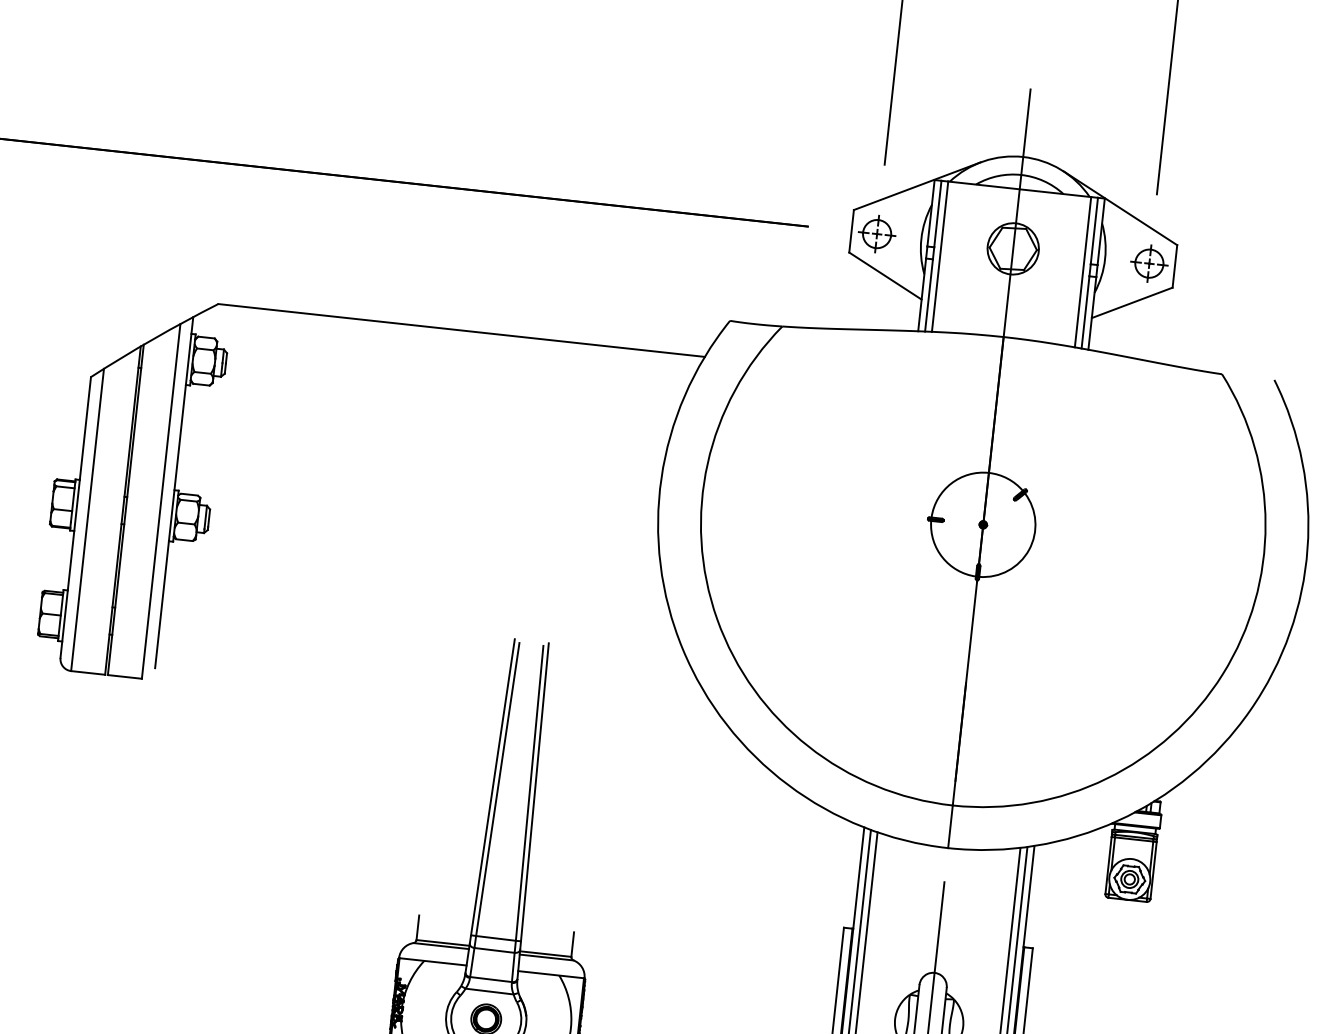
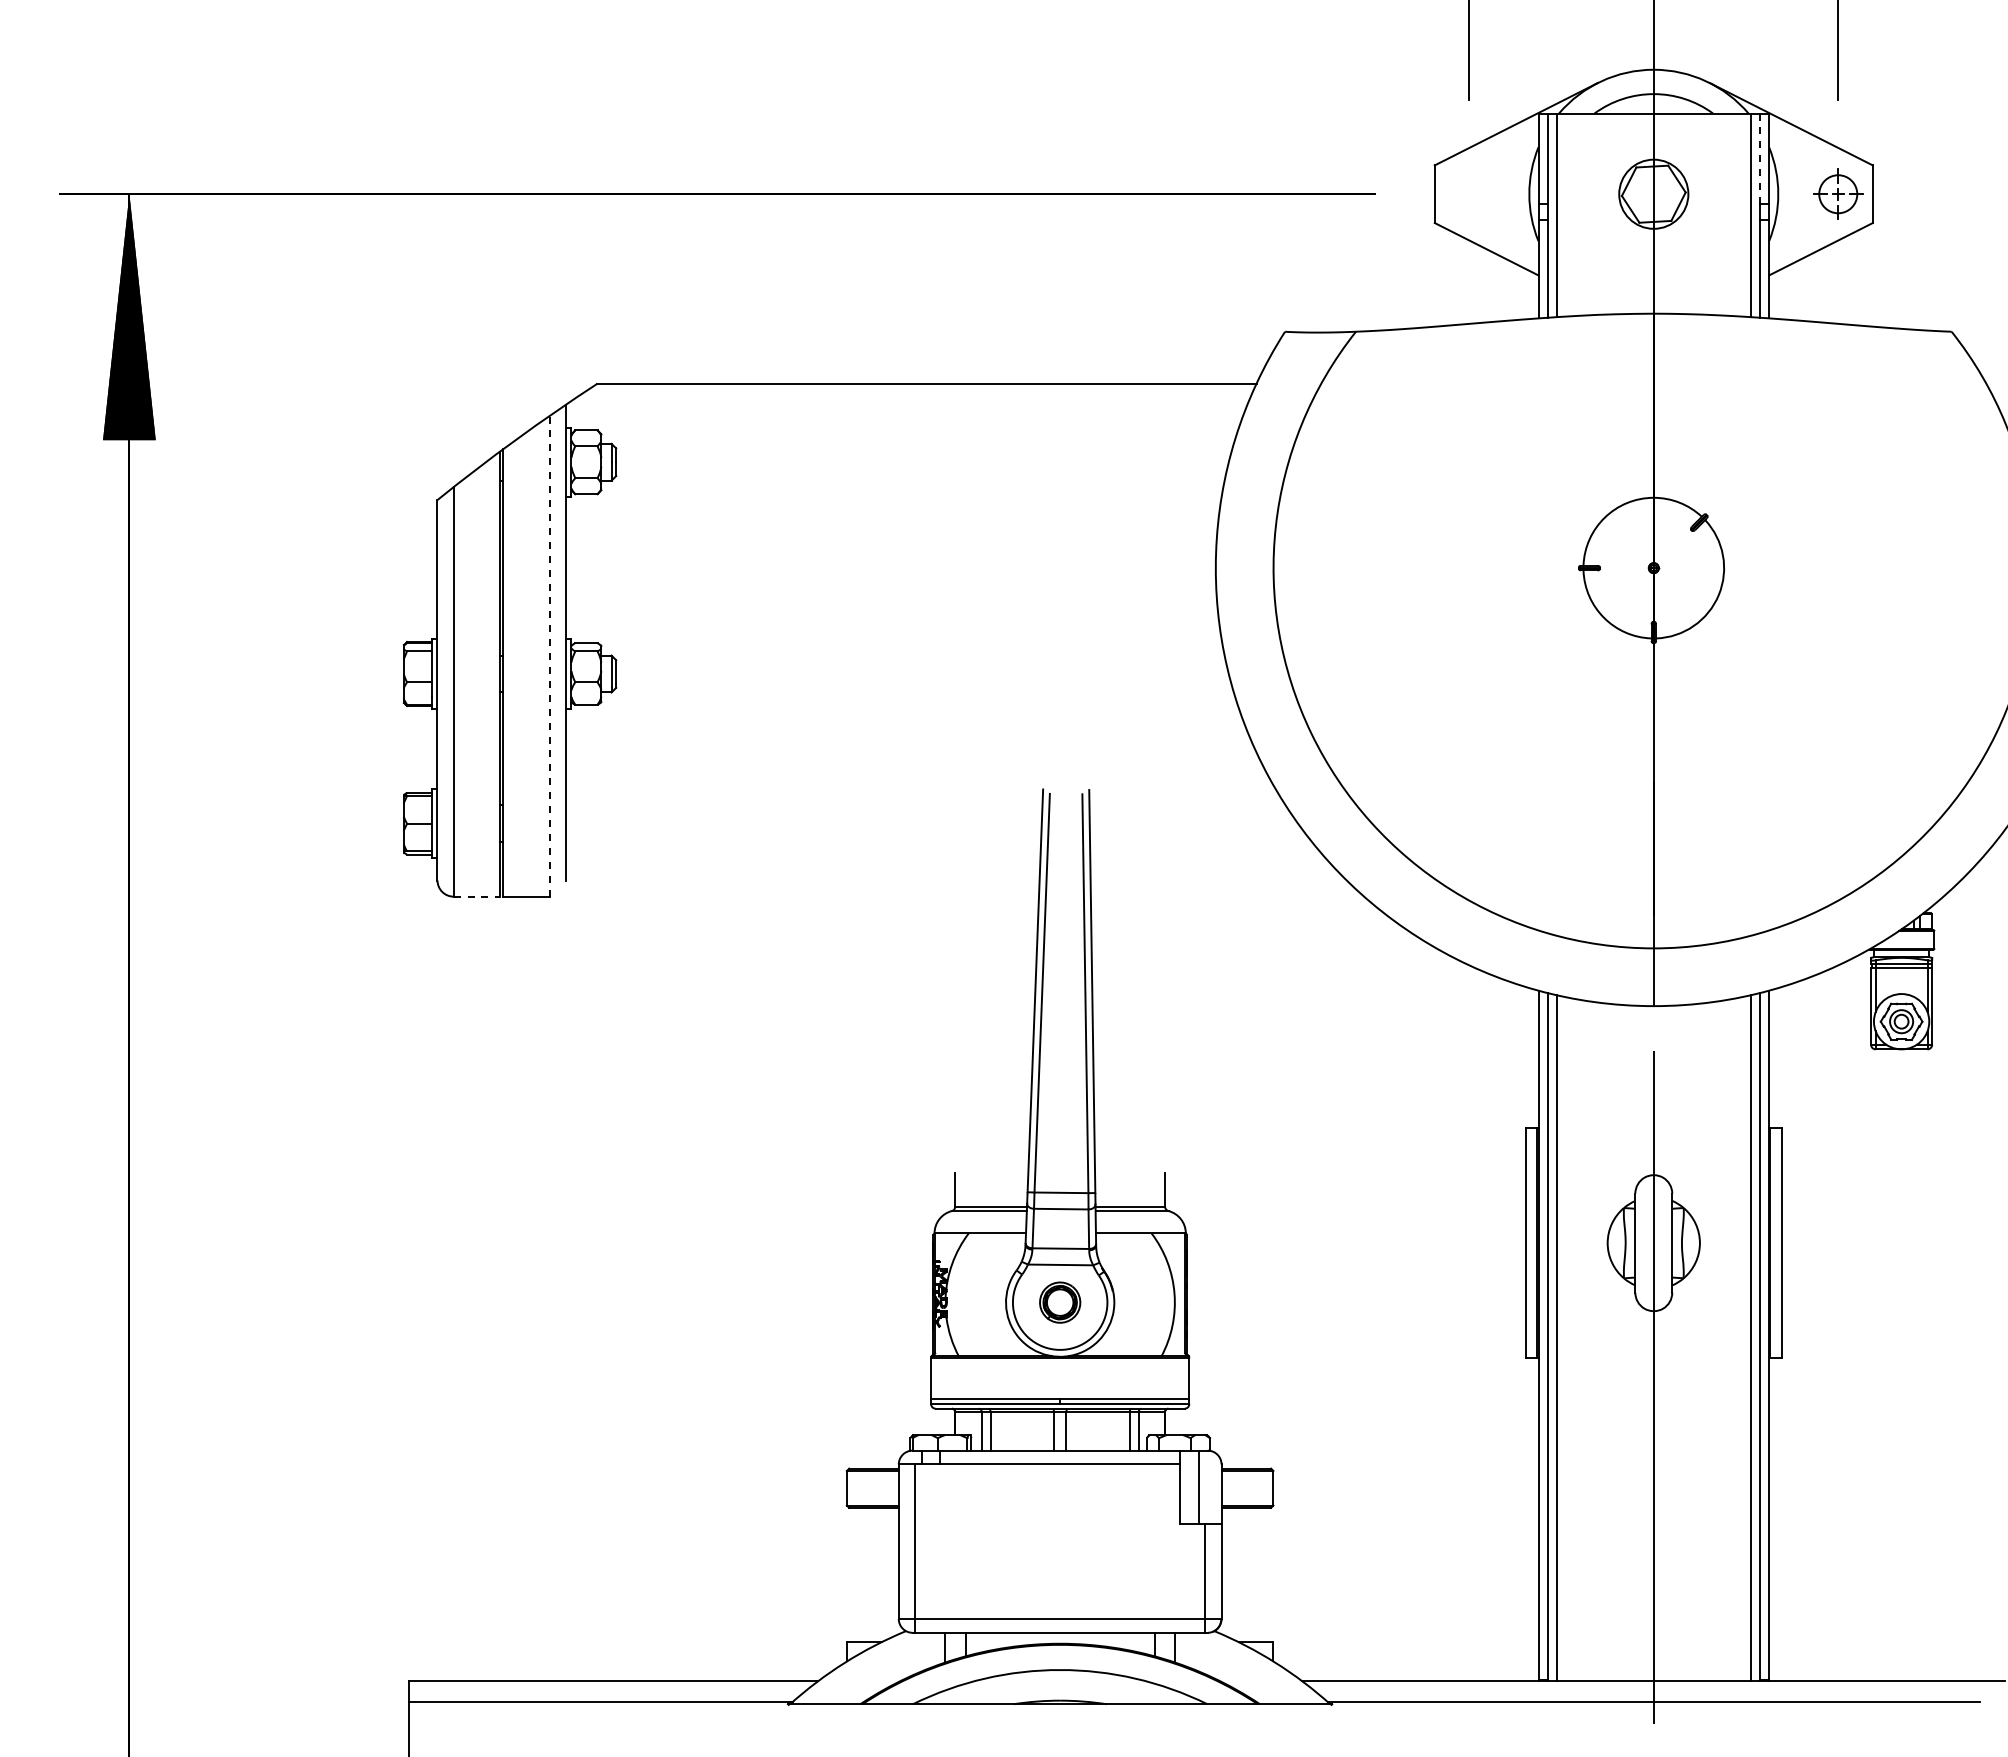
line: (1094, 231) -> (1759, 159), solid -> dashed
part: (877, 233) -> (1469, 193), removed
line: (161, 500) -> (549, 655), solid -> dashed
line: (88, 672) -> (477, 896), solid -> dashed

